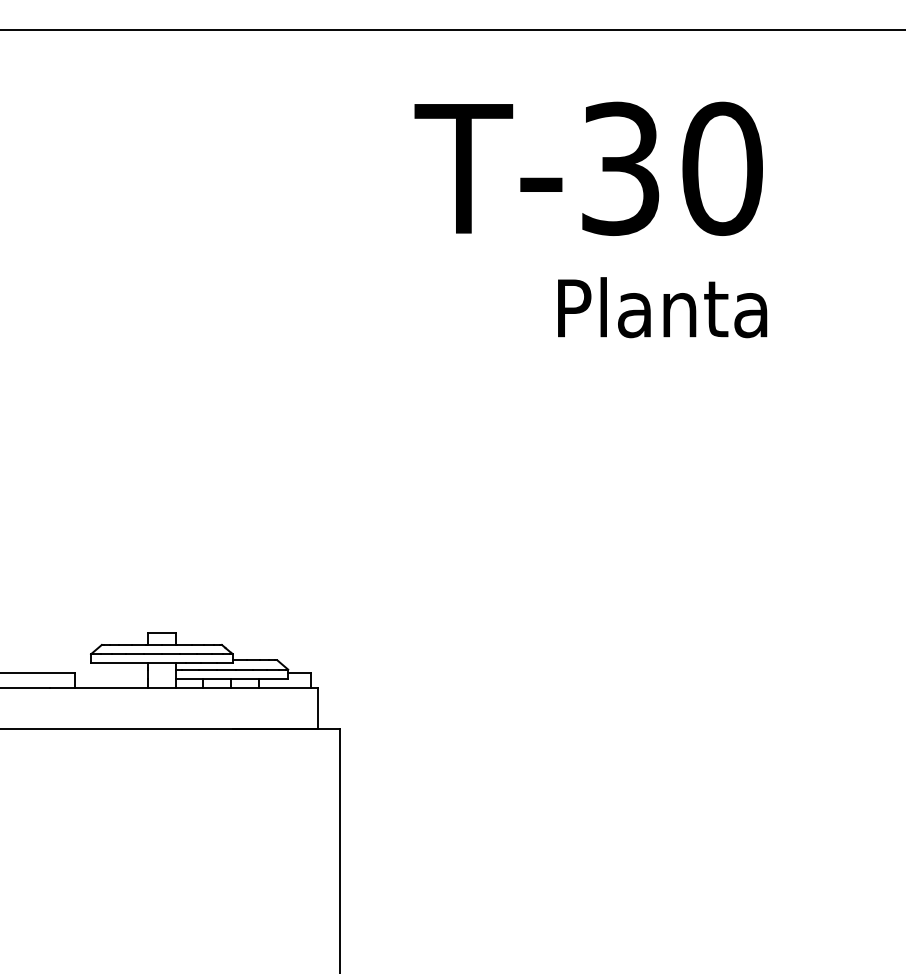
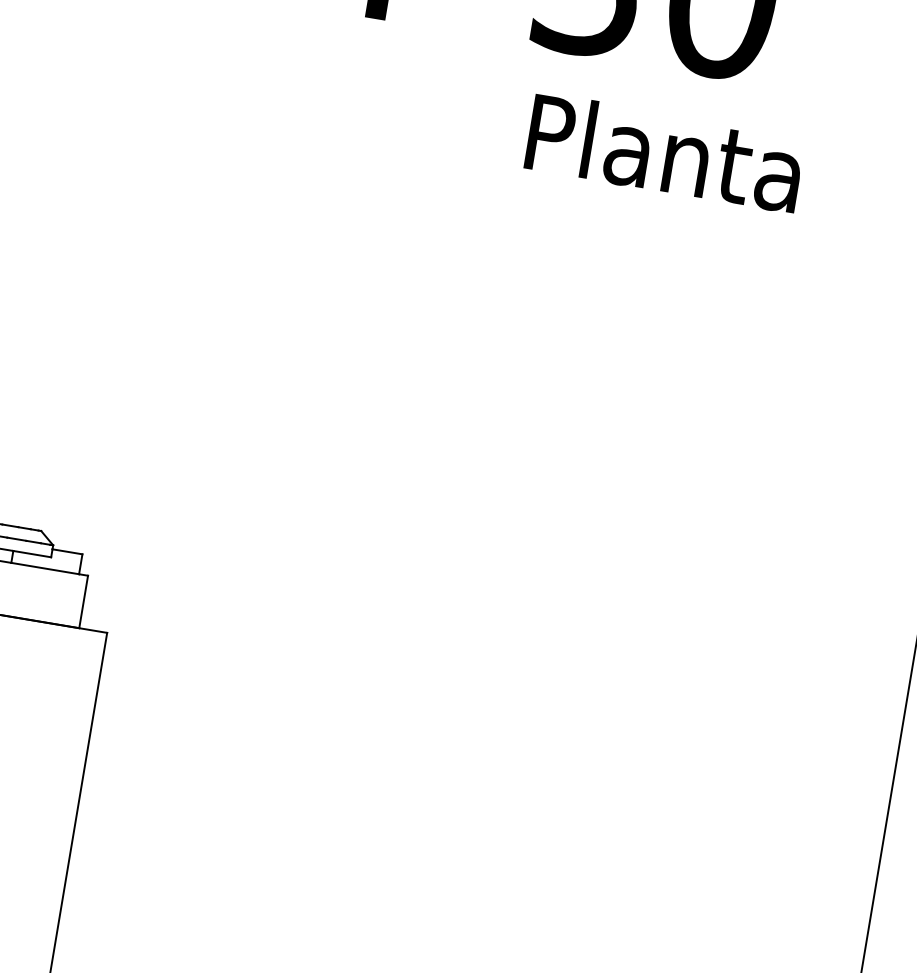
text: (662, 307) -> (664, 152), moved

